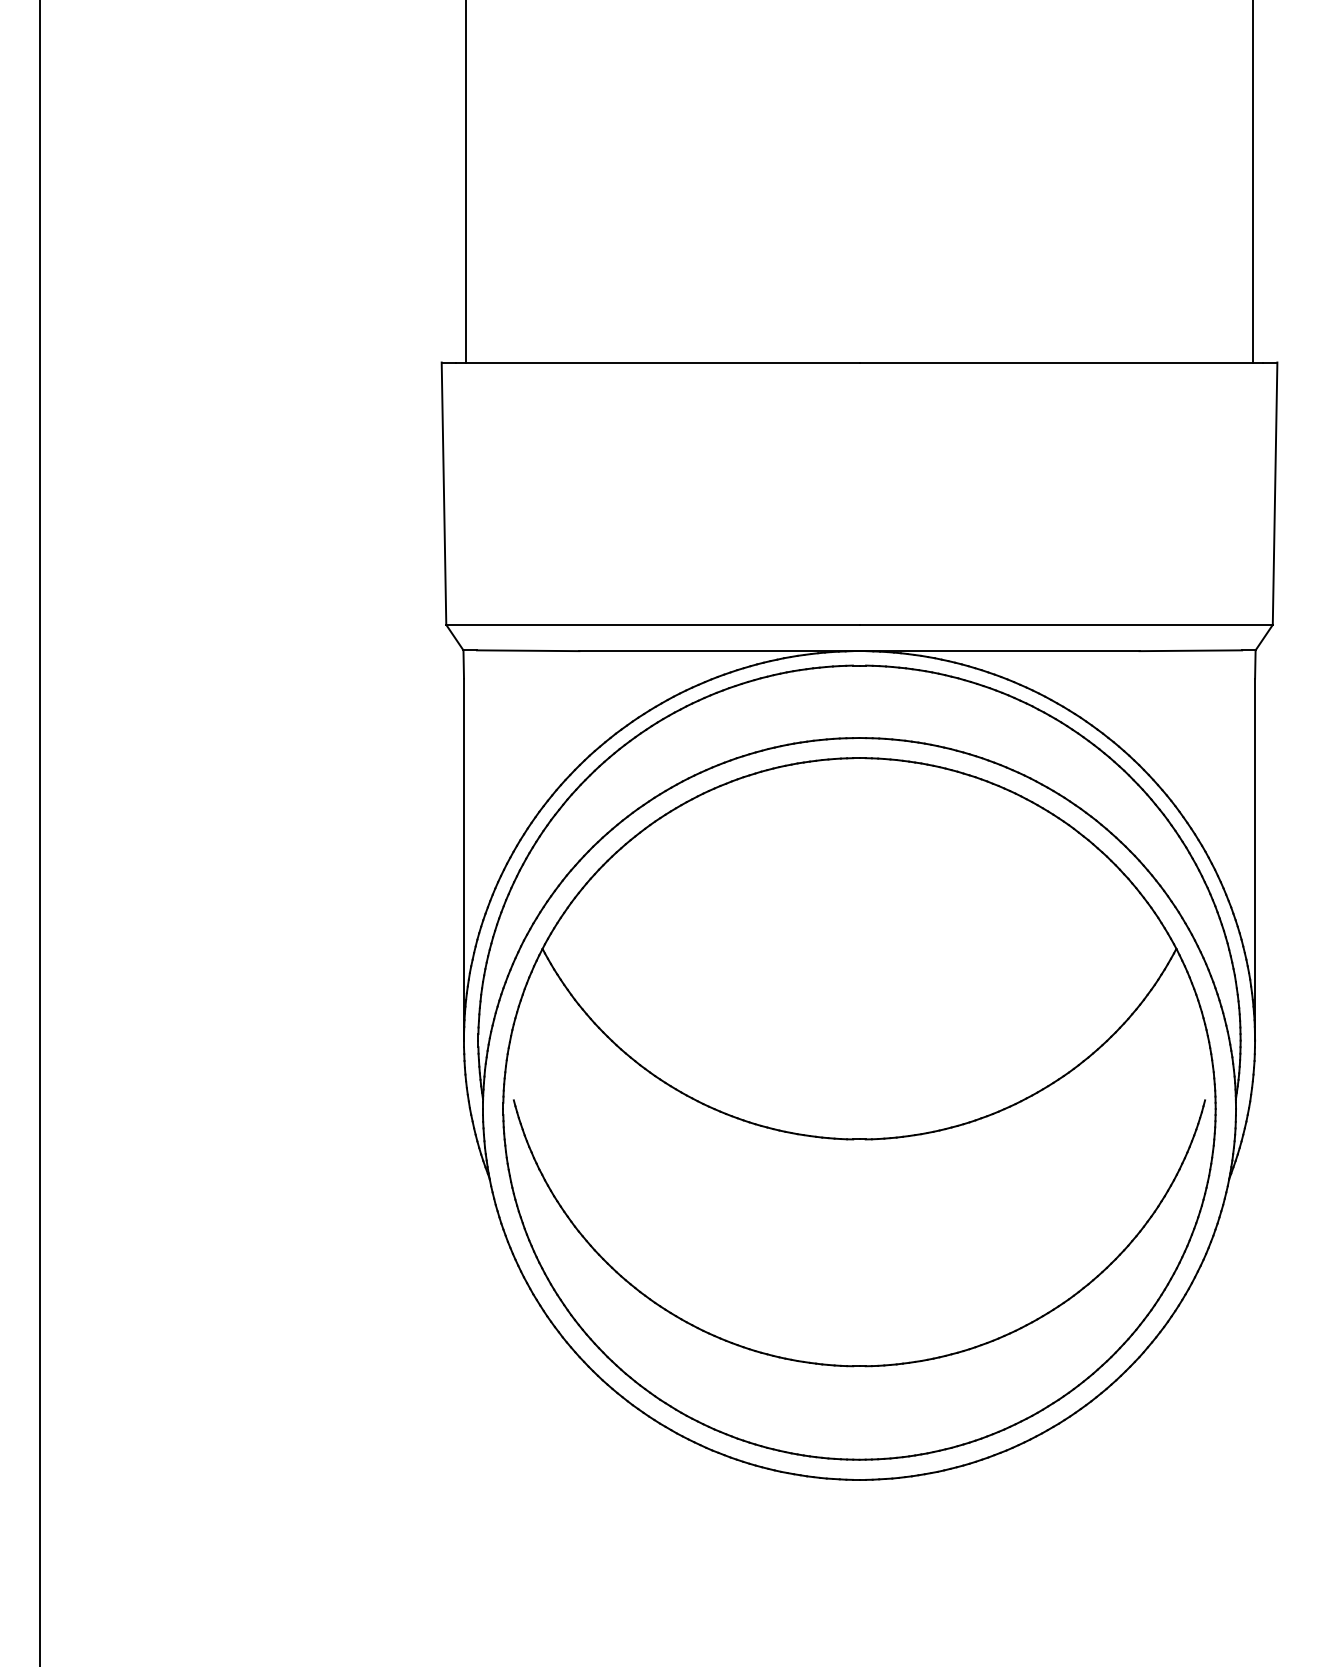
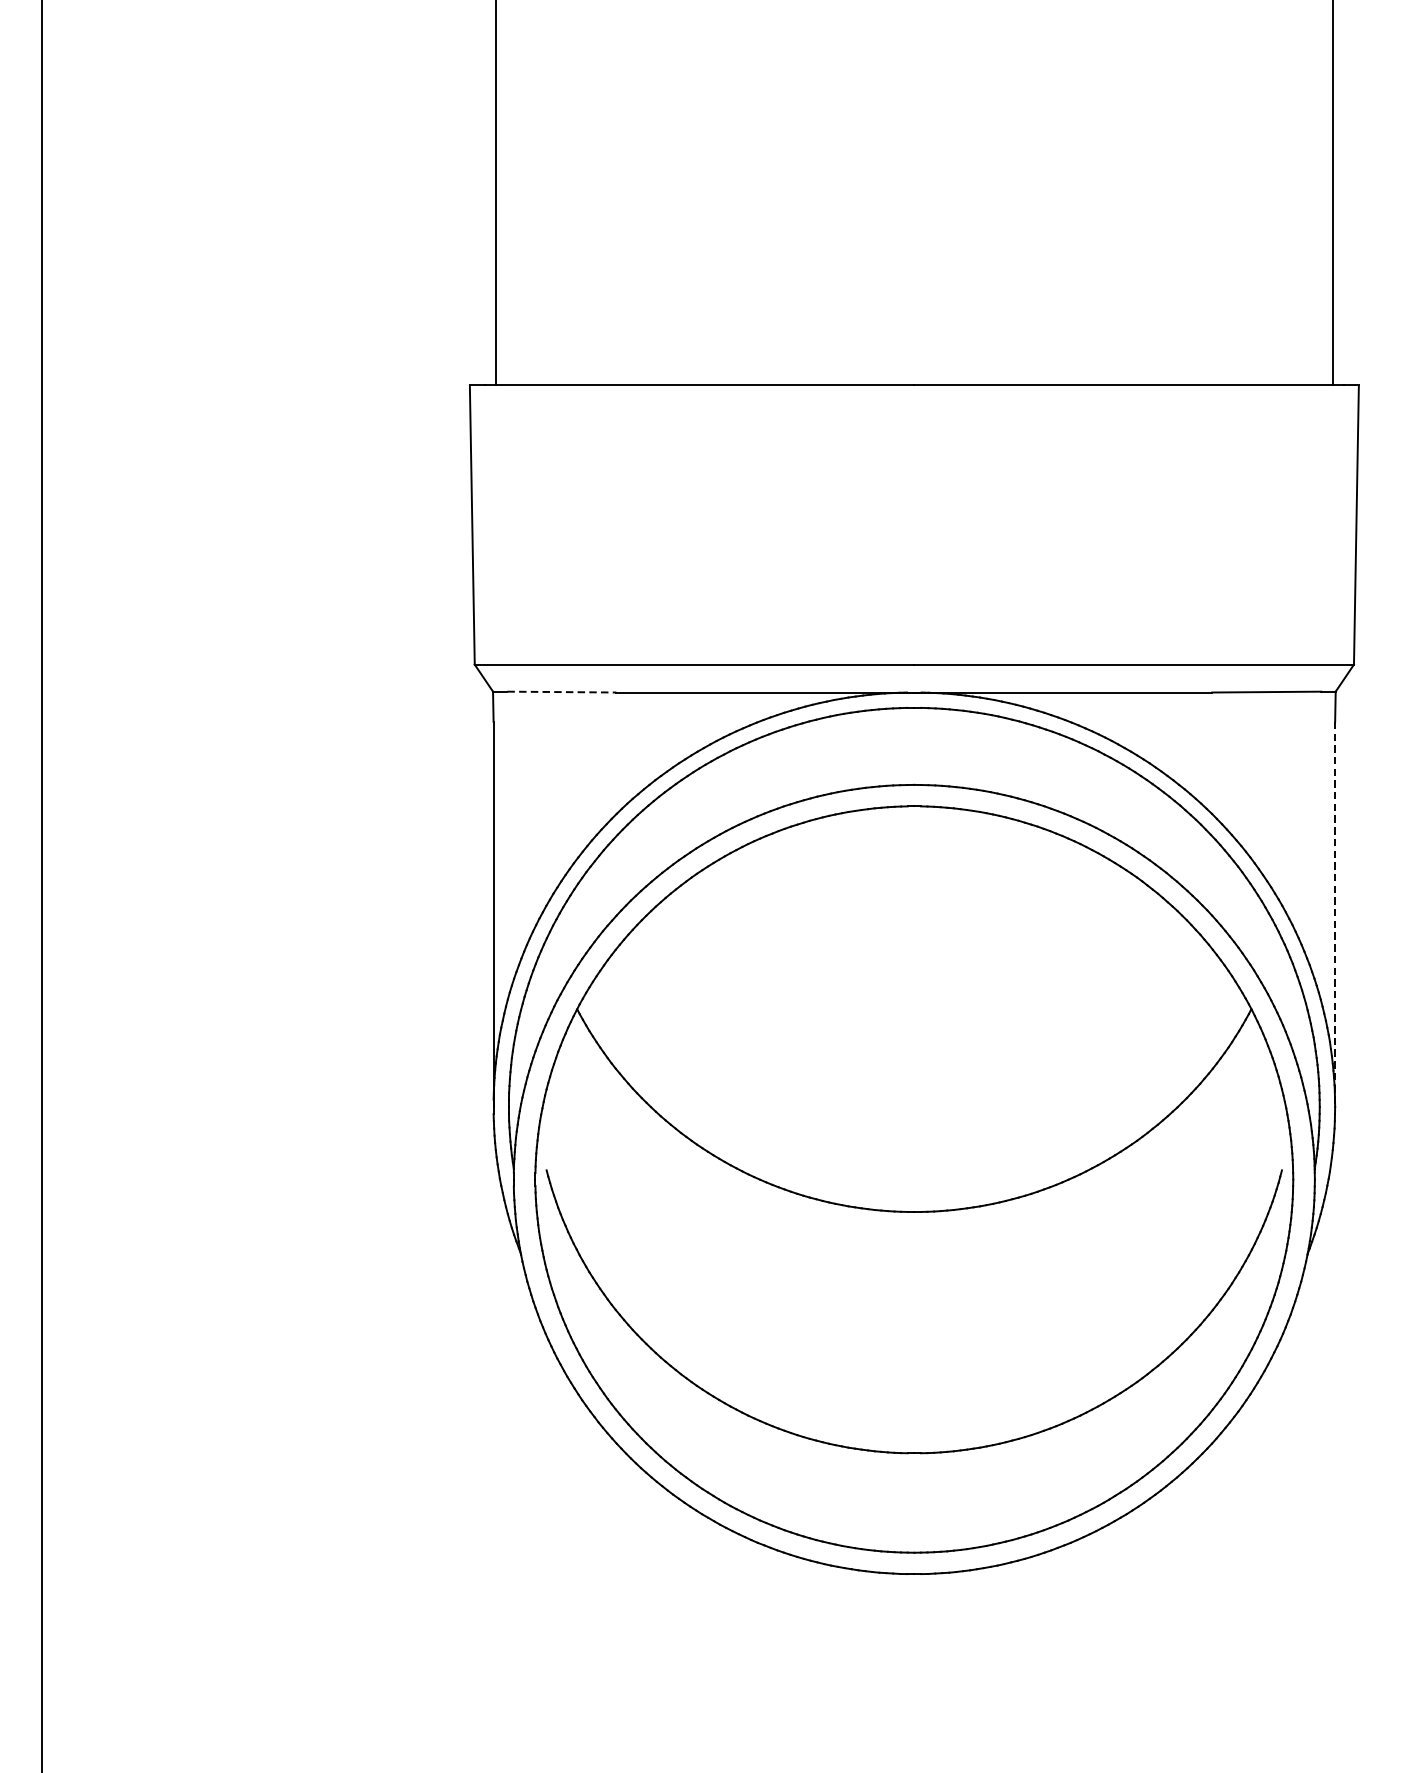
line: (528, 650) -> (562, 691), solid -> dashed
line: (1255, 859) -> (1335, 914), solid -> dashed

